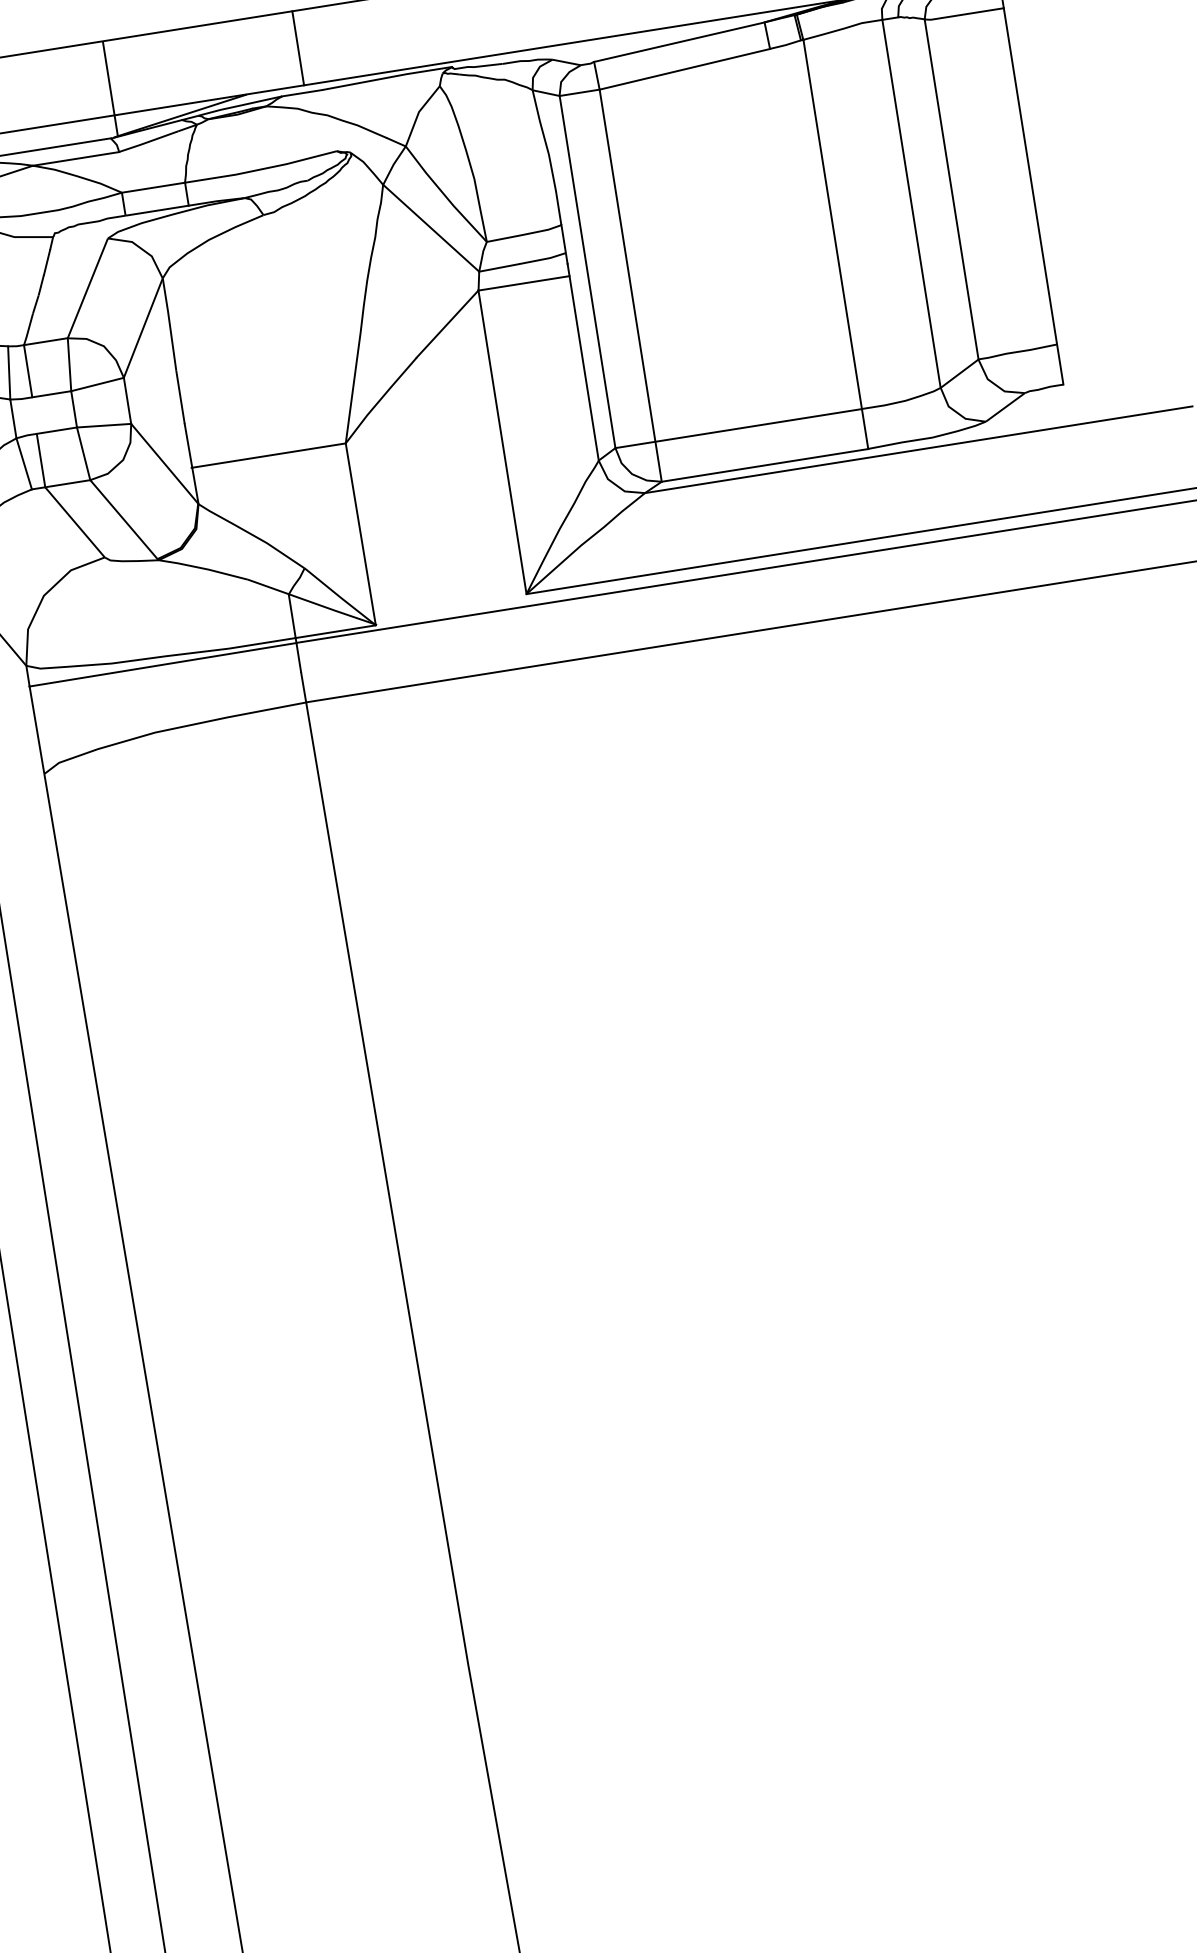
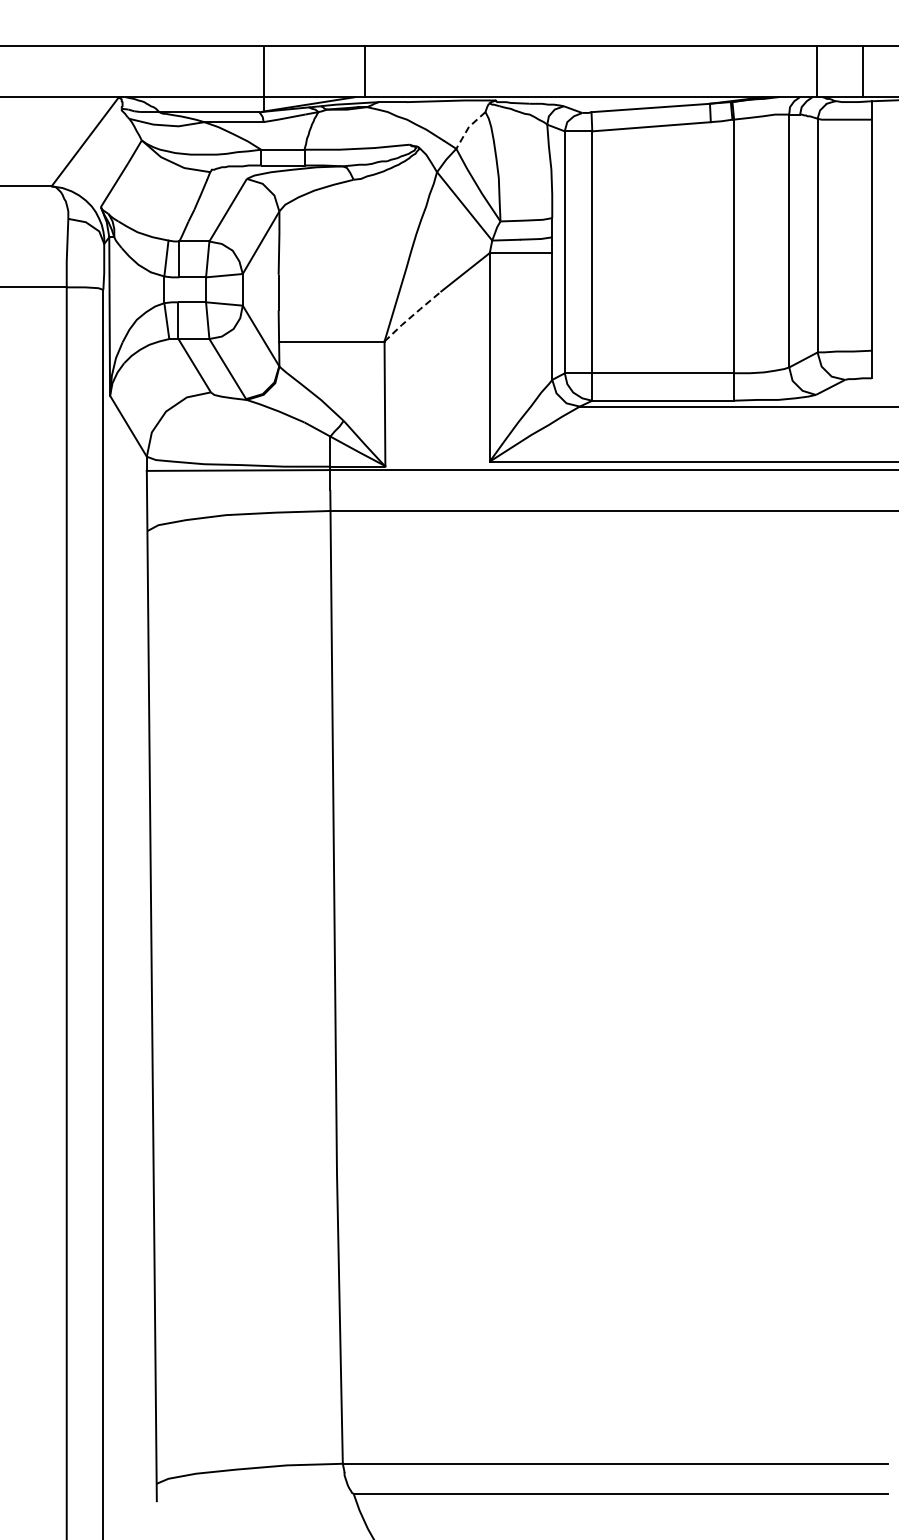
line: (298, 48) -> (364, 71), moved
line: (418, 112) -> (468, 127), solid -> dashed
line: (380, 400) -> (412, 316), solid -> dashed

